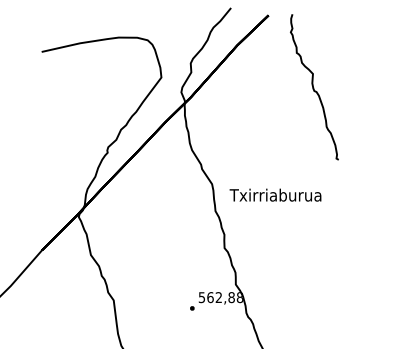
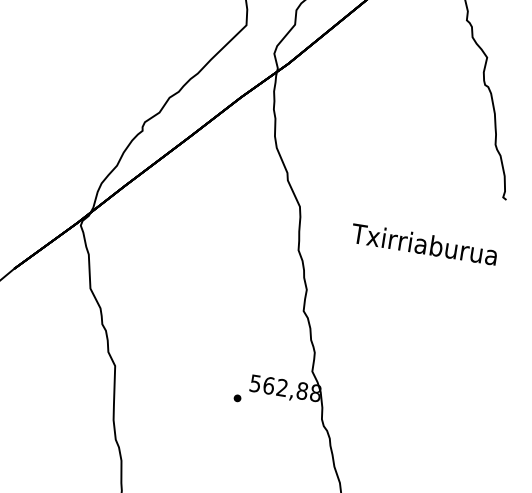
text: (275, 194) -> (424, 243), moved

